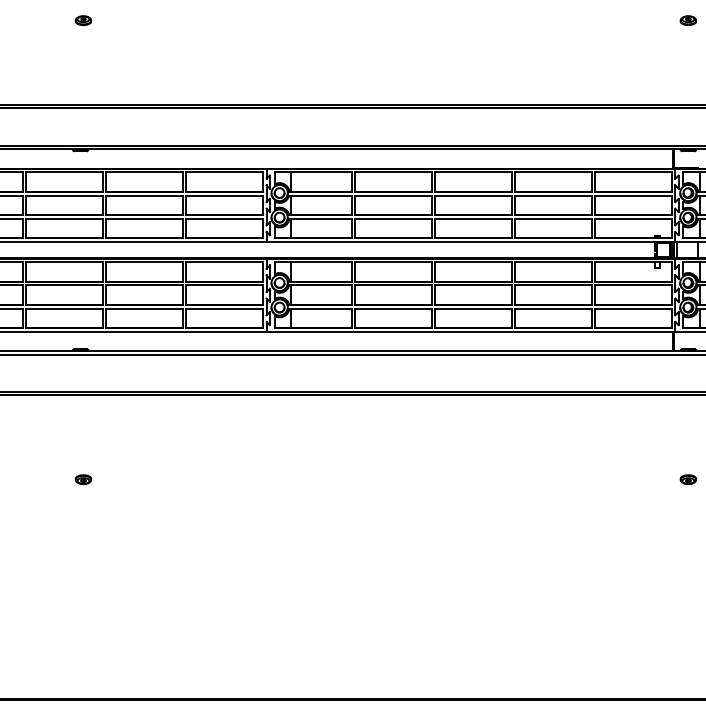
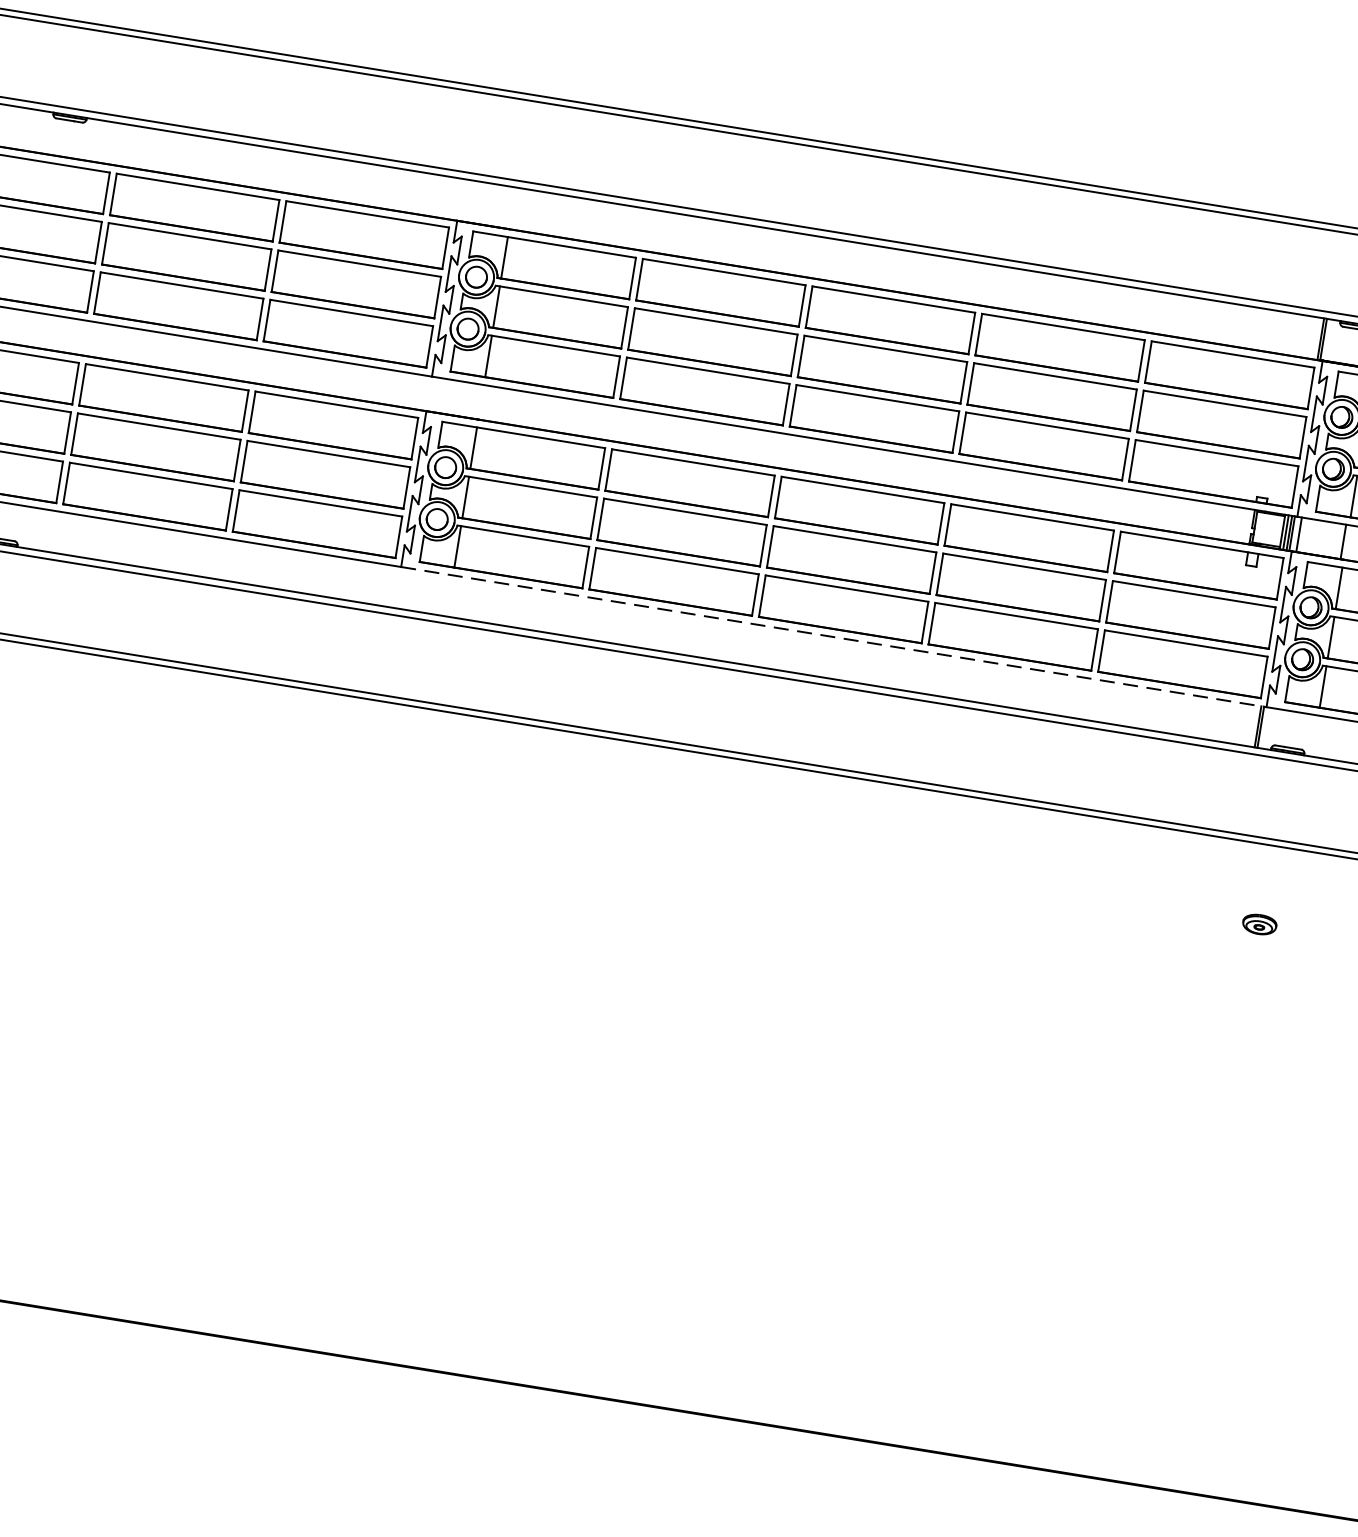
line: (471, 332) -> (834, 638), solid -> dashed
part: (687, 479) -> (1257, 923), moved

